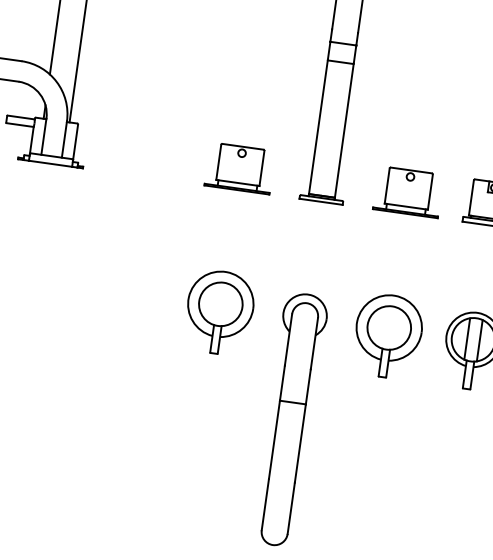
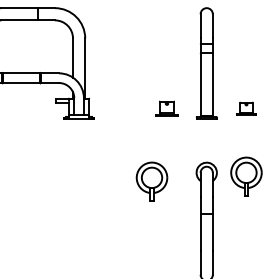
part: (238, 167) -> (166, 108), size x0.7
part: (408, 191) -> (246, 108), size x0.6
part: (218, 311) -> (151, 181), moved

